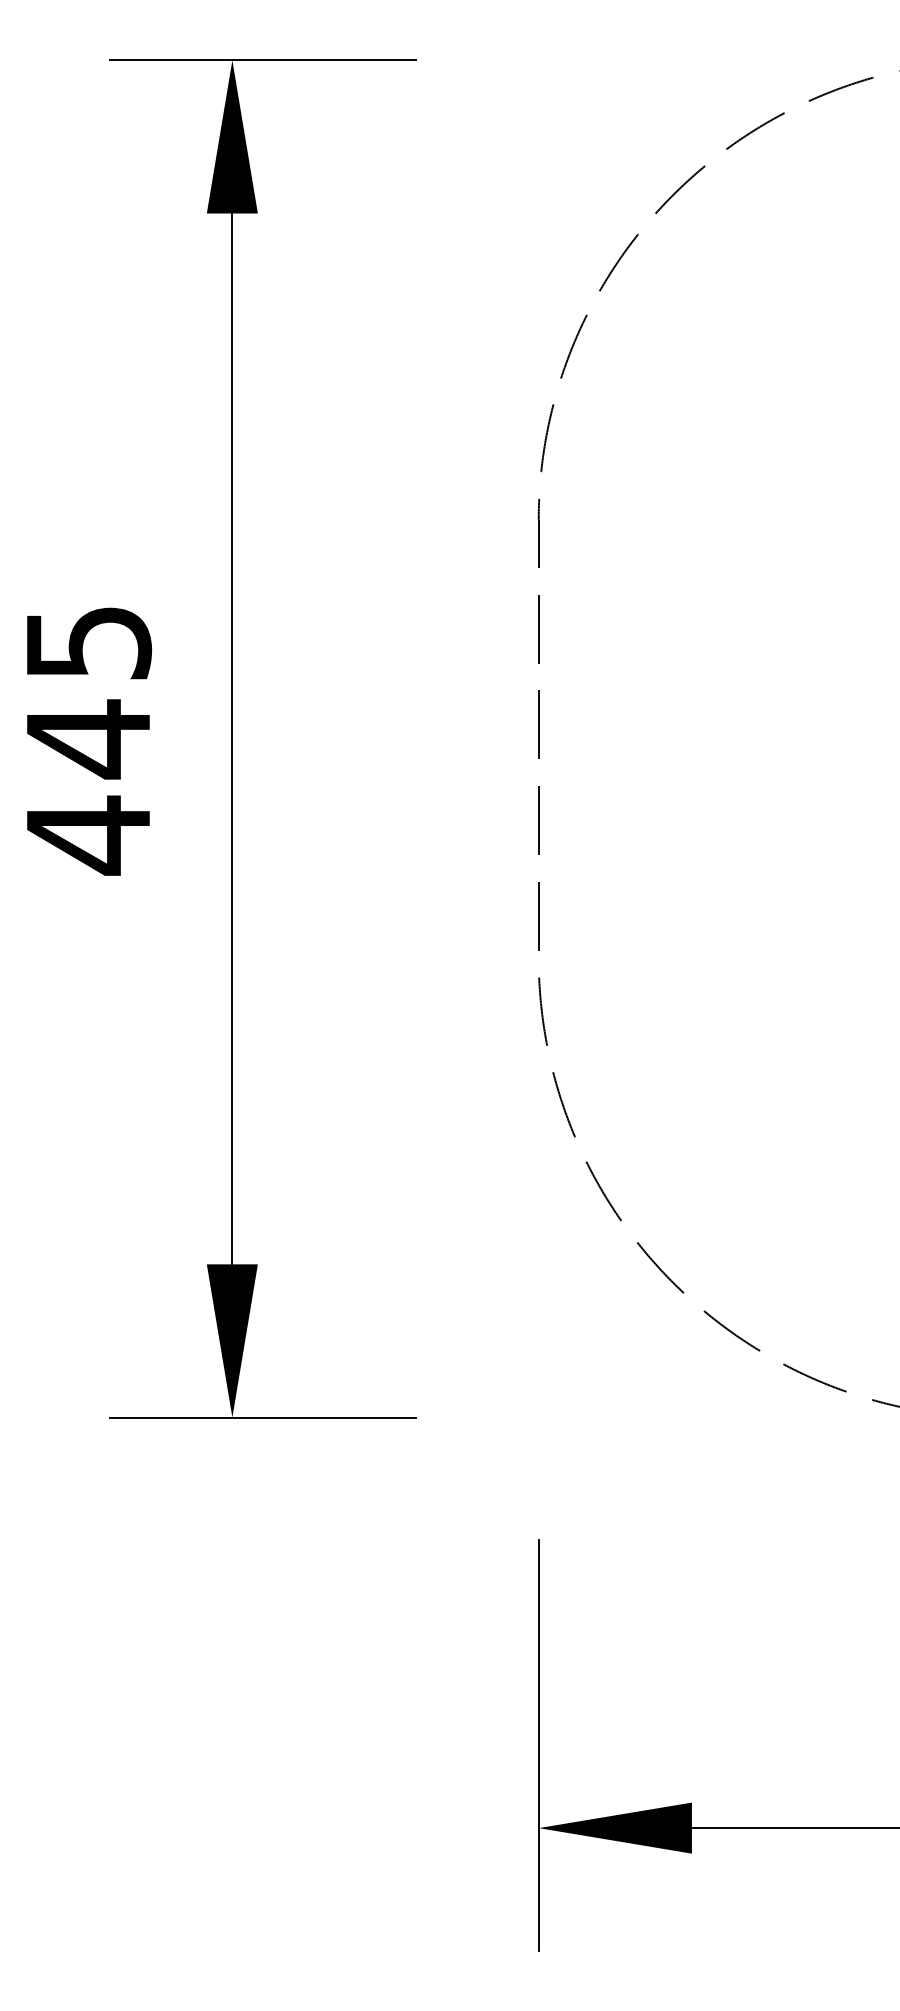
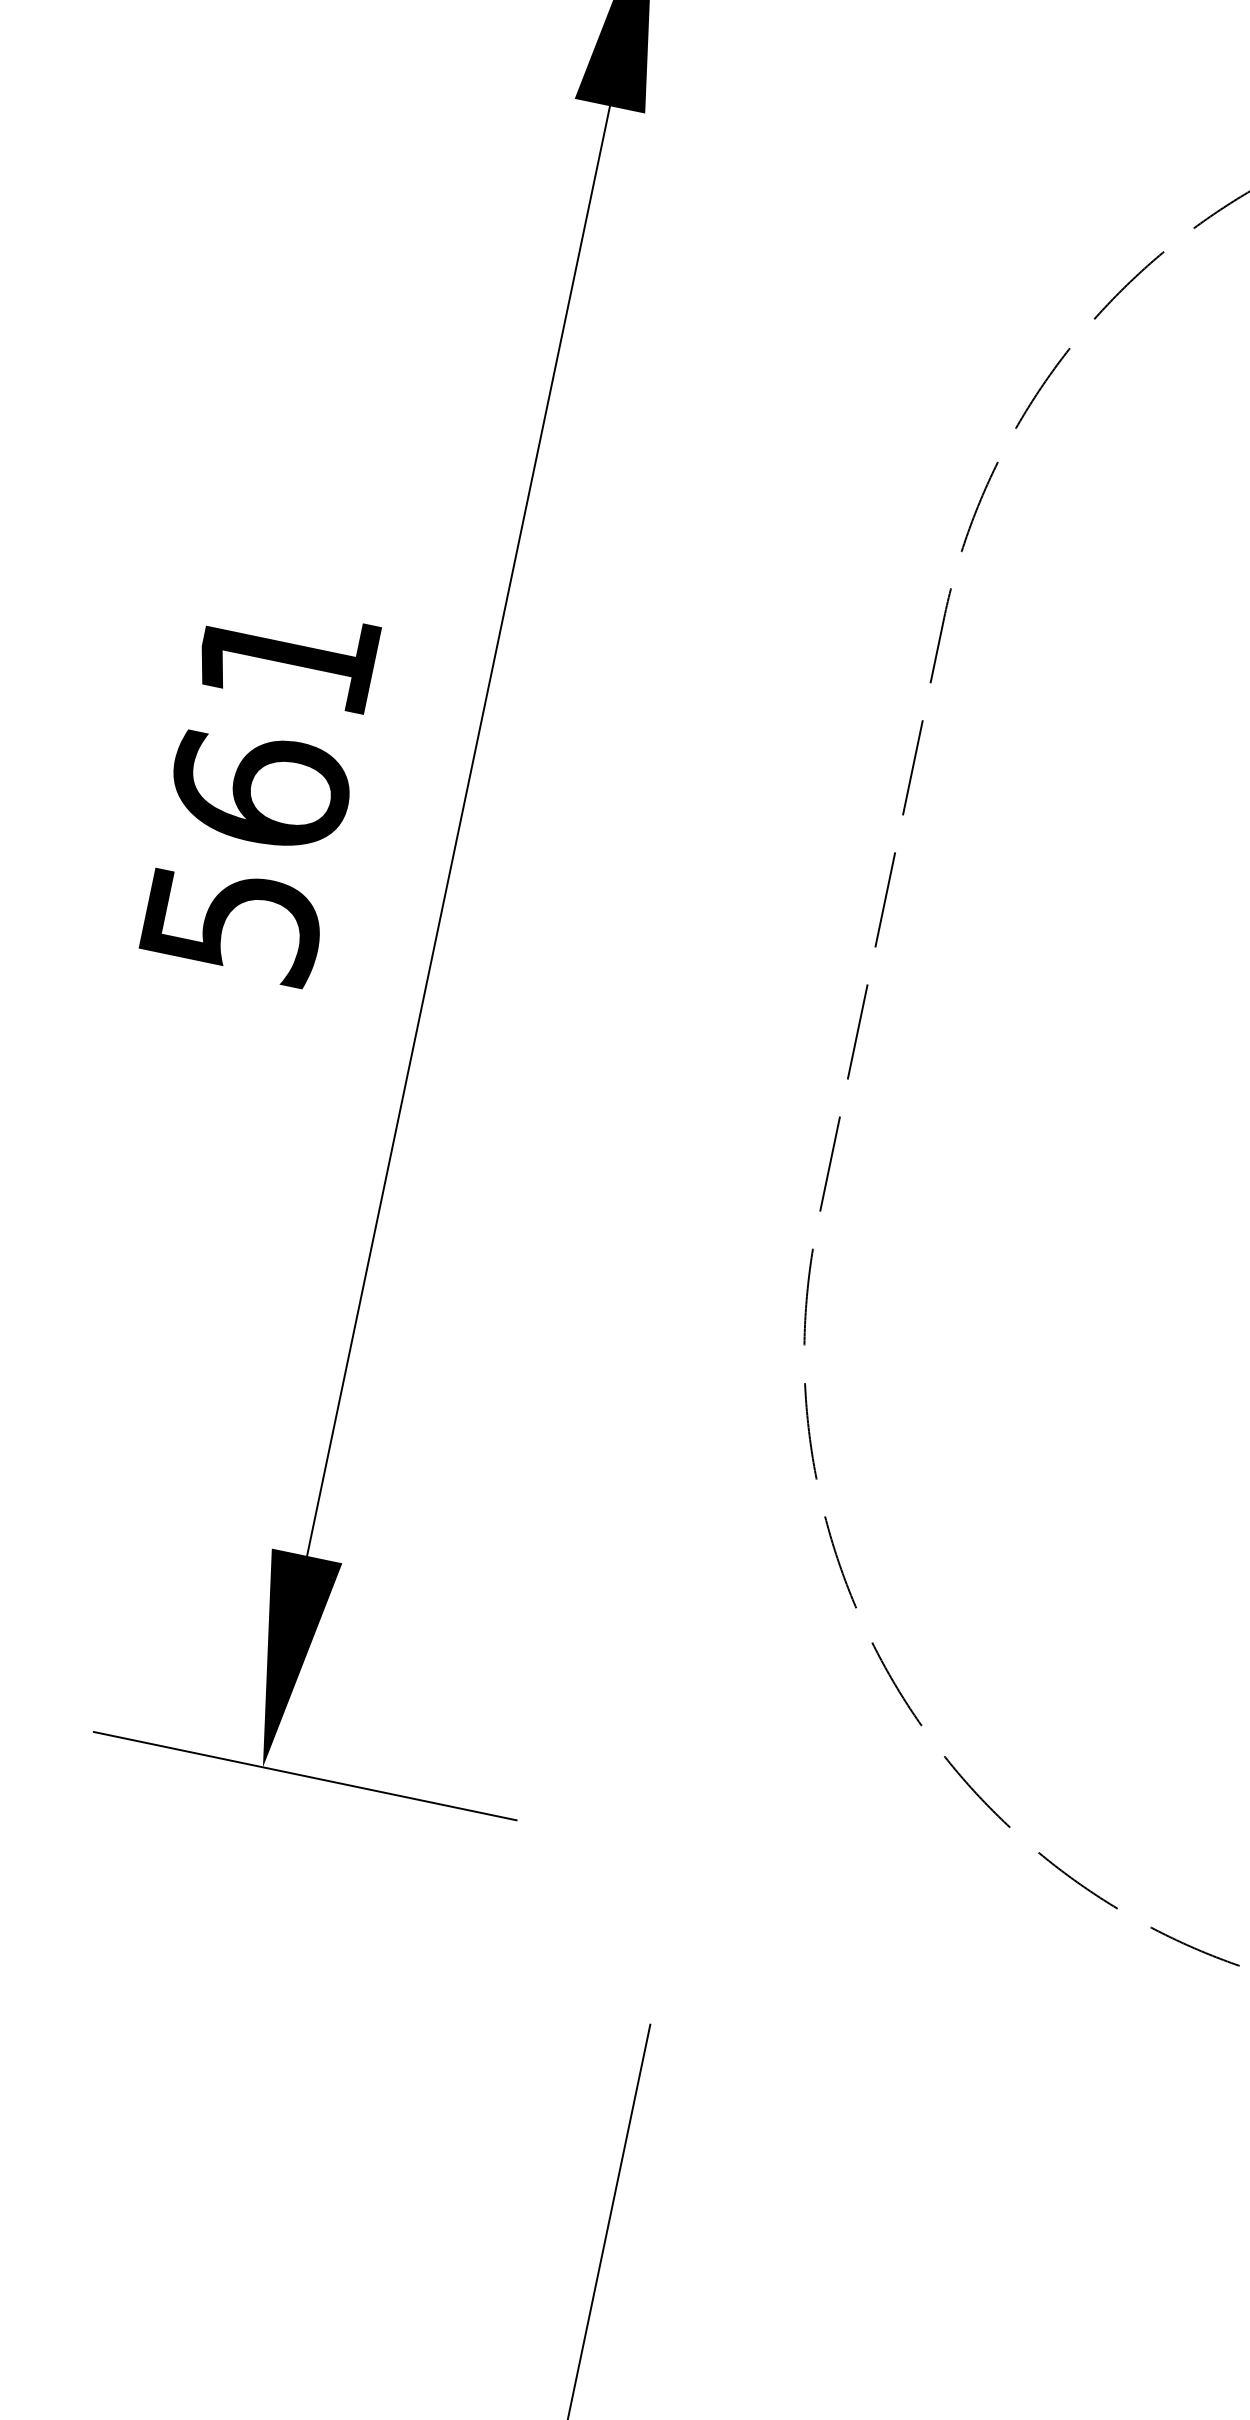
text: (88, 741) -> (259, 793), 445 -> 561

